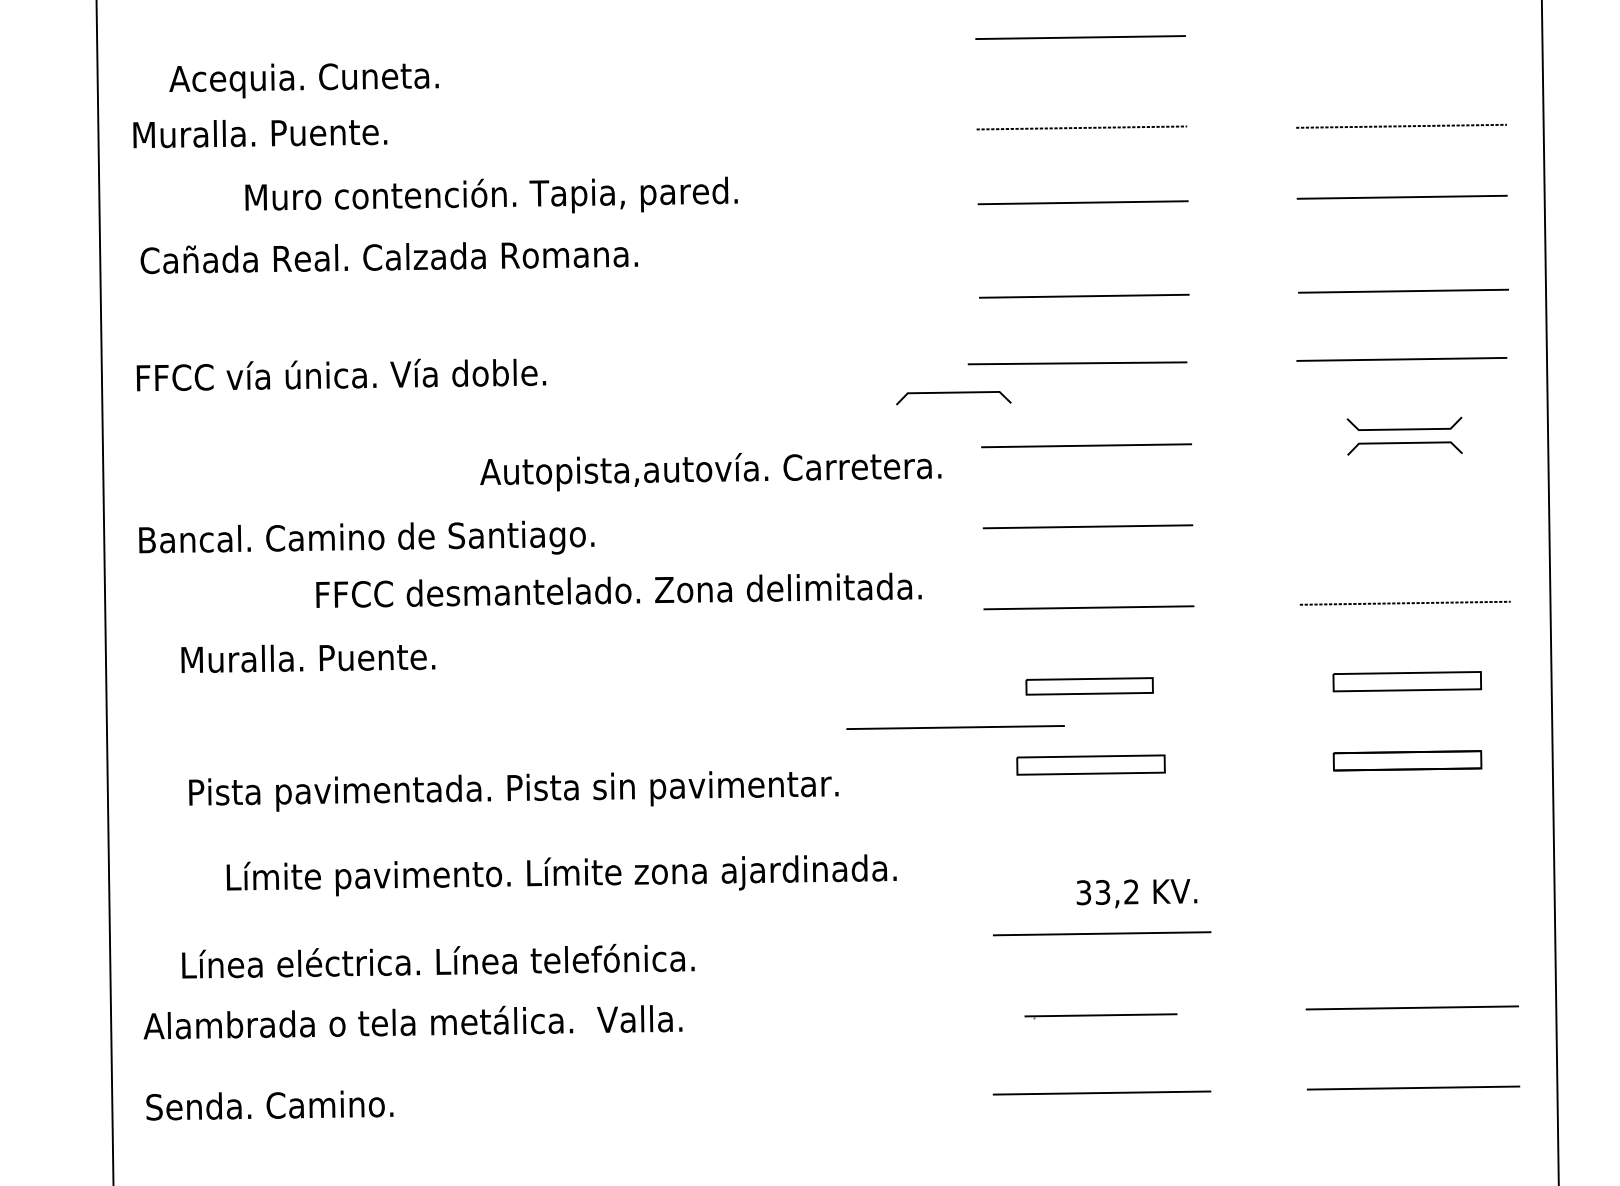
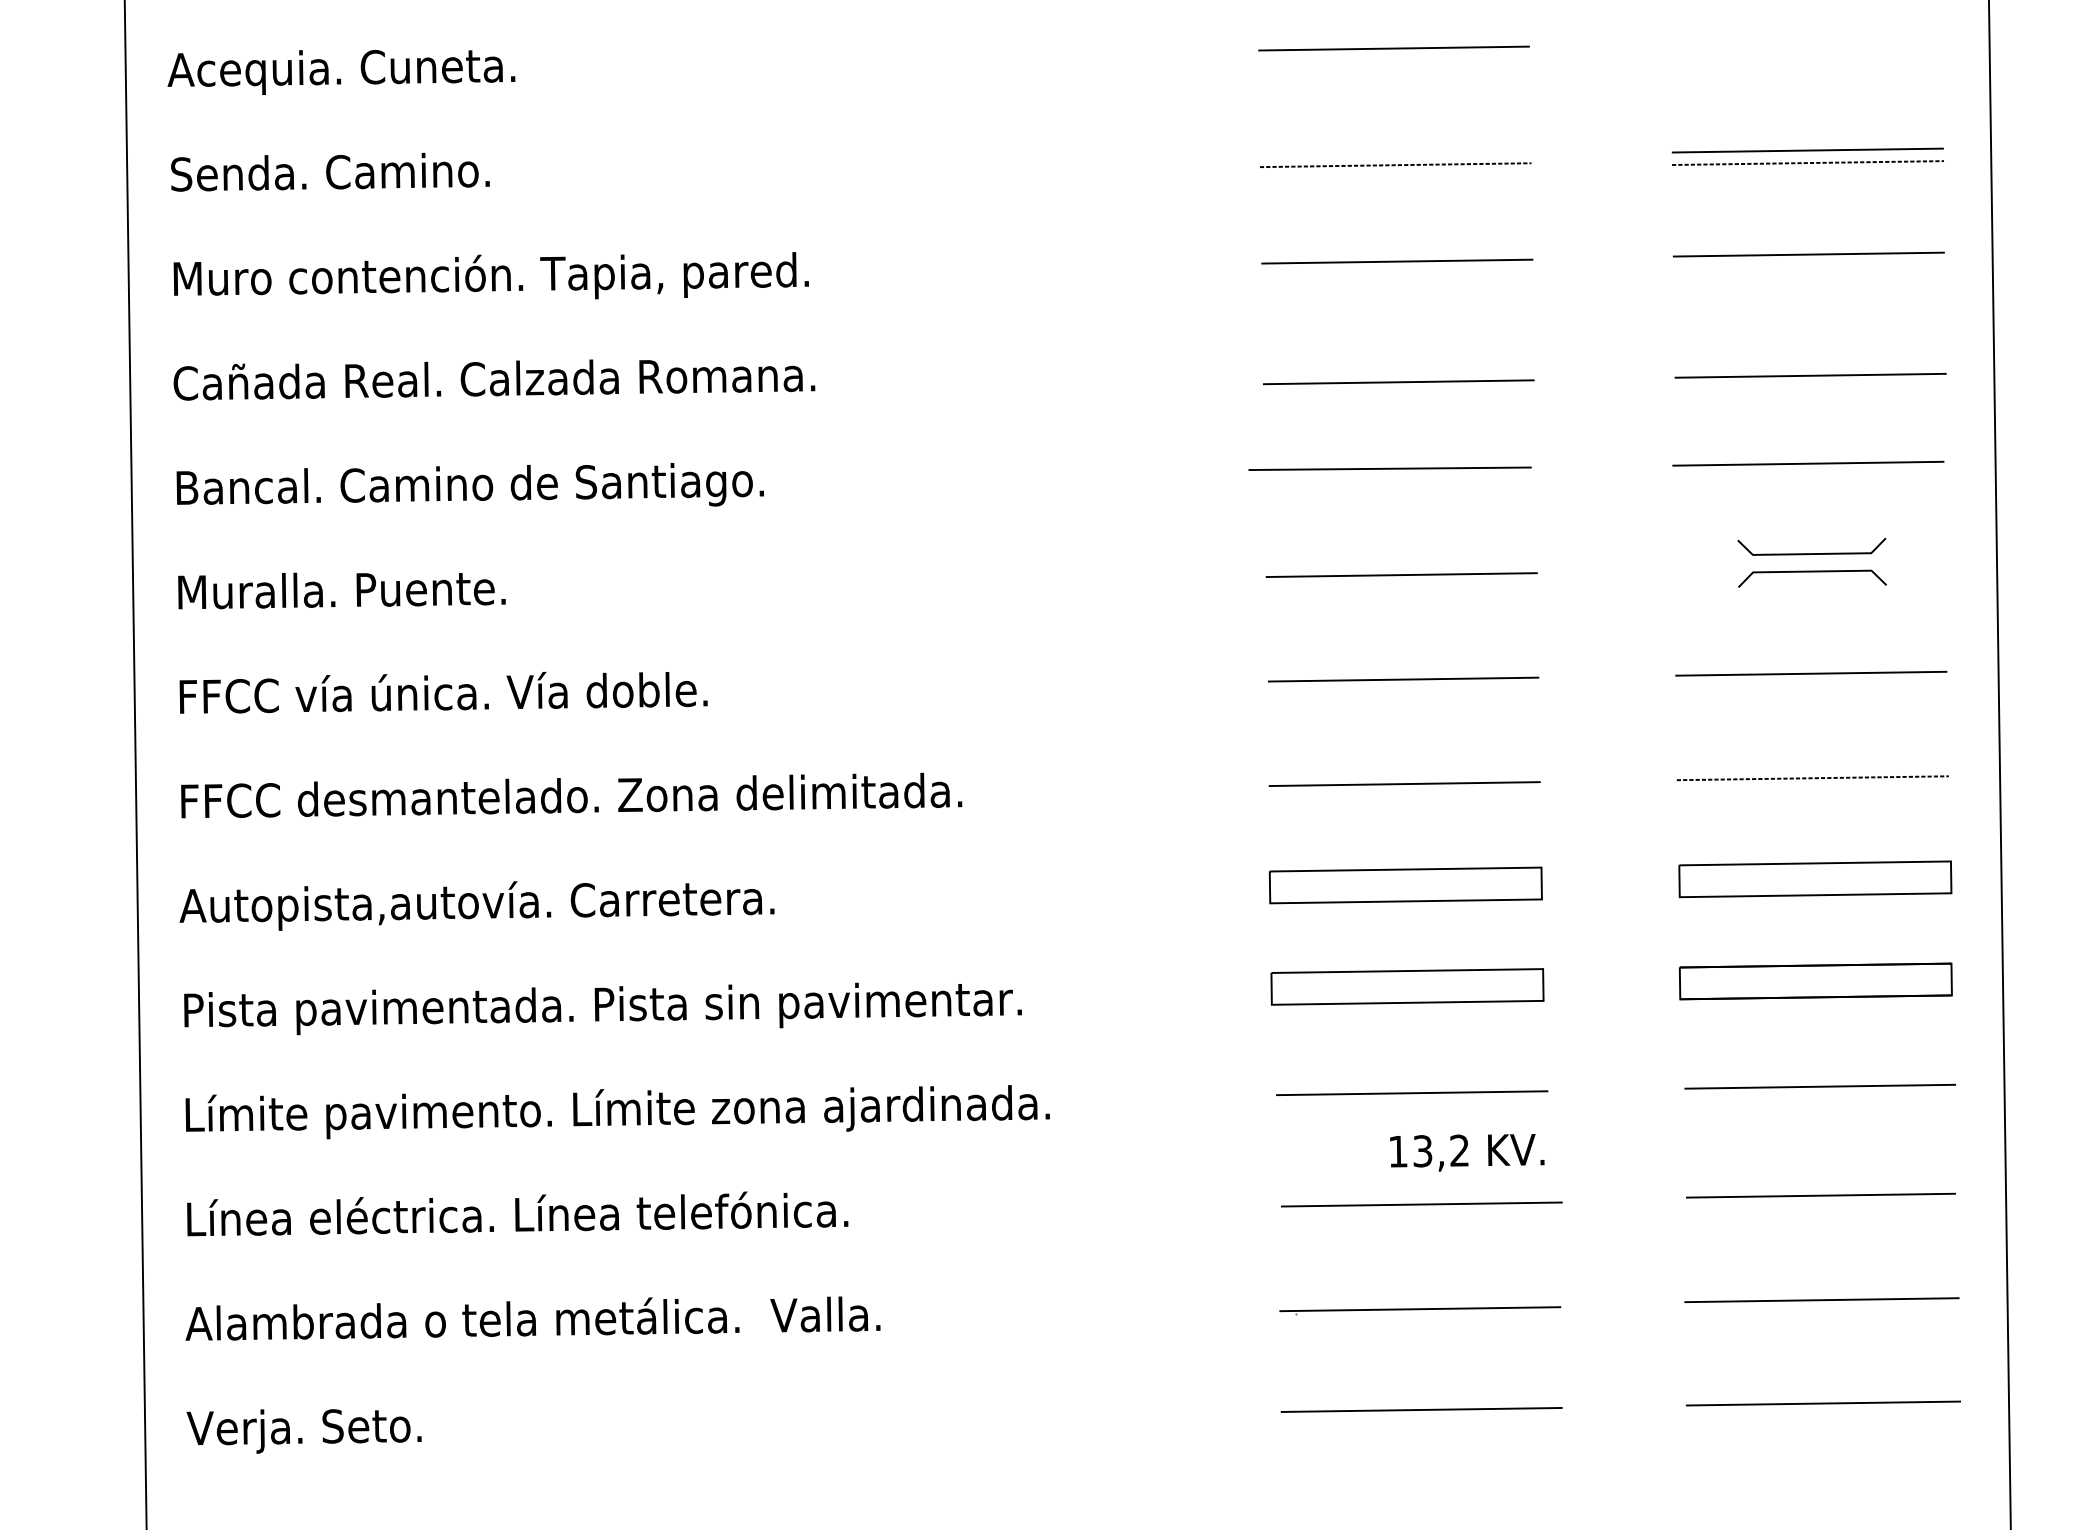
text: (304, 80) -> (341, 72), moved
line: (1401, 116) -> (1807, 150), added
text: (259, 132) -> (335, 171), Muralla. Puente. -> Senda. Camino.
text: (490, 194) -> (490, 275), moved
text: (389, 257) -> (494, 379), moved
text: (366, 375) -> (472, 484), FFCC vía única. Vía doble. -> Bancal. Camino de Santiago.
line: (953, 393) -> (1230, 507), removed
text: (710, 471) -> (476, 905), moved
line: (1404, 522) -> (1811, 673), added
text: (368, 537) -> (475, 693), Bancal. Camino de Santiago. -> FFCC vía única. Vía doble.
text: (618, 590) -> (571, 795), moved
text: (307, 658) -> (341, 590), moved
part: (1407, 681) -> (1815, 879), size x1.43
part: (1089, 686) -> (1405, 885), size x1.67
line: (955, 727) -> (1232, 938), removed
part: (1407, 760) -> (1815, 981), size x1.43
part: (1091, 764) -> (1407, 986), size x1.43
text: (513, 791) -> (602, 1008), moved
line: (1410, 842) -> (1819, 1086), added
line: (1094, 846) -> (1412, 1092), added
text: (561, 875) -> (617, 1112), moved
text: (1084, 892) -> (1398, 1151), 33,2 -> 13,2
line: (1411, 926) -> (1820, 1195), added
text: (438, 960) -> (517, 1213), moved
part: (1101, 1015) -> (1420, 1310), size x1.43
text: (268, 1108) -> (346, 1429), Senda. Camino. -> Verja. Seto.

